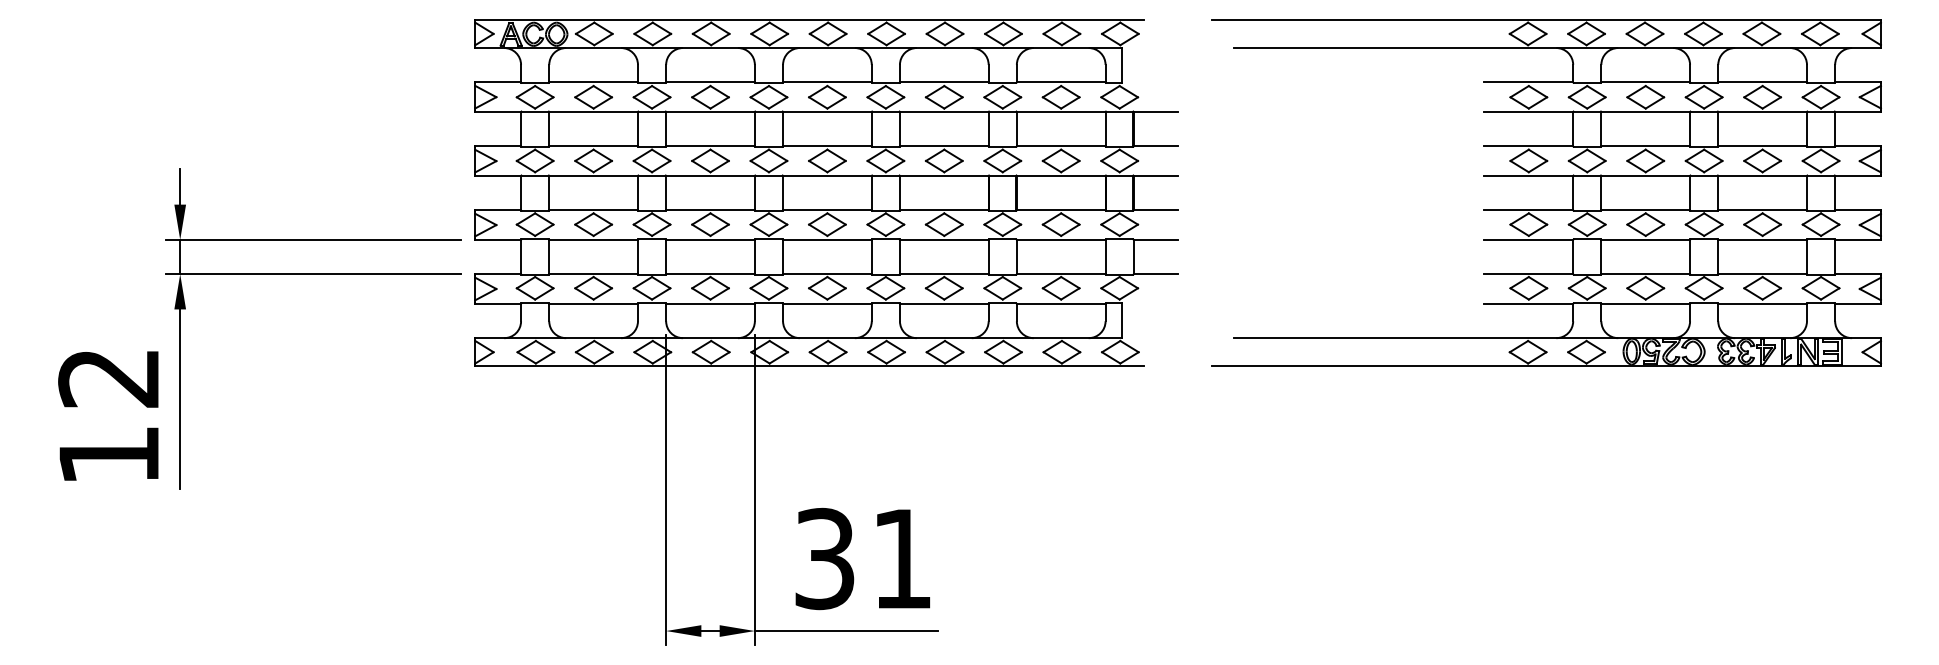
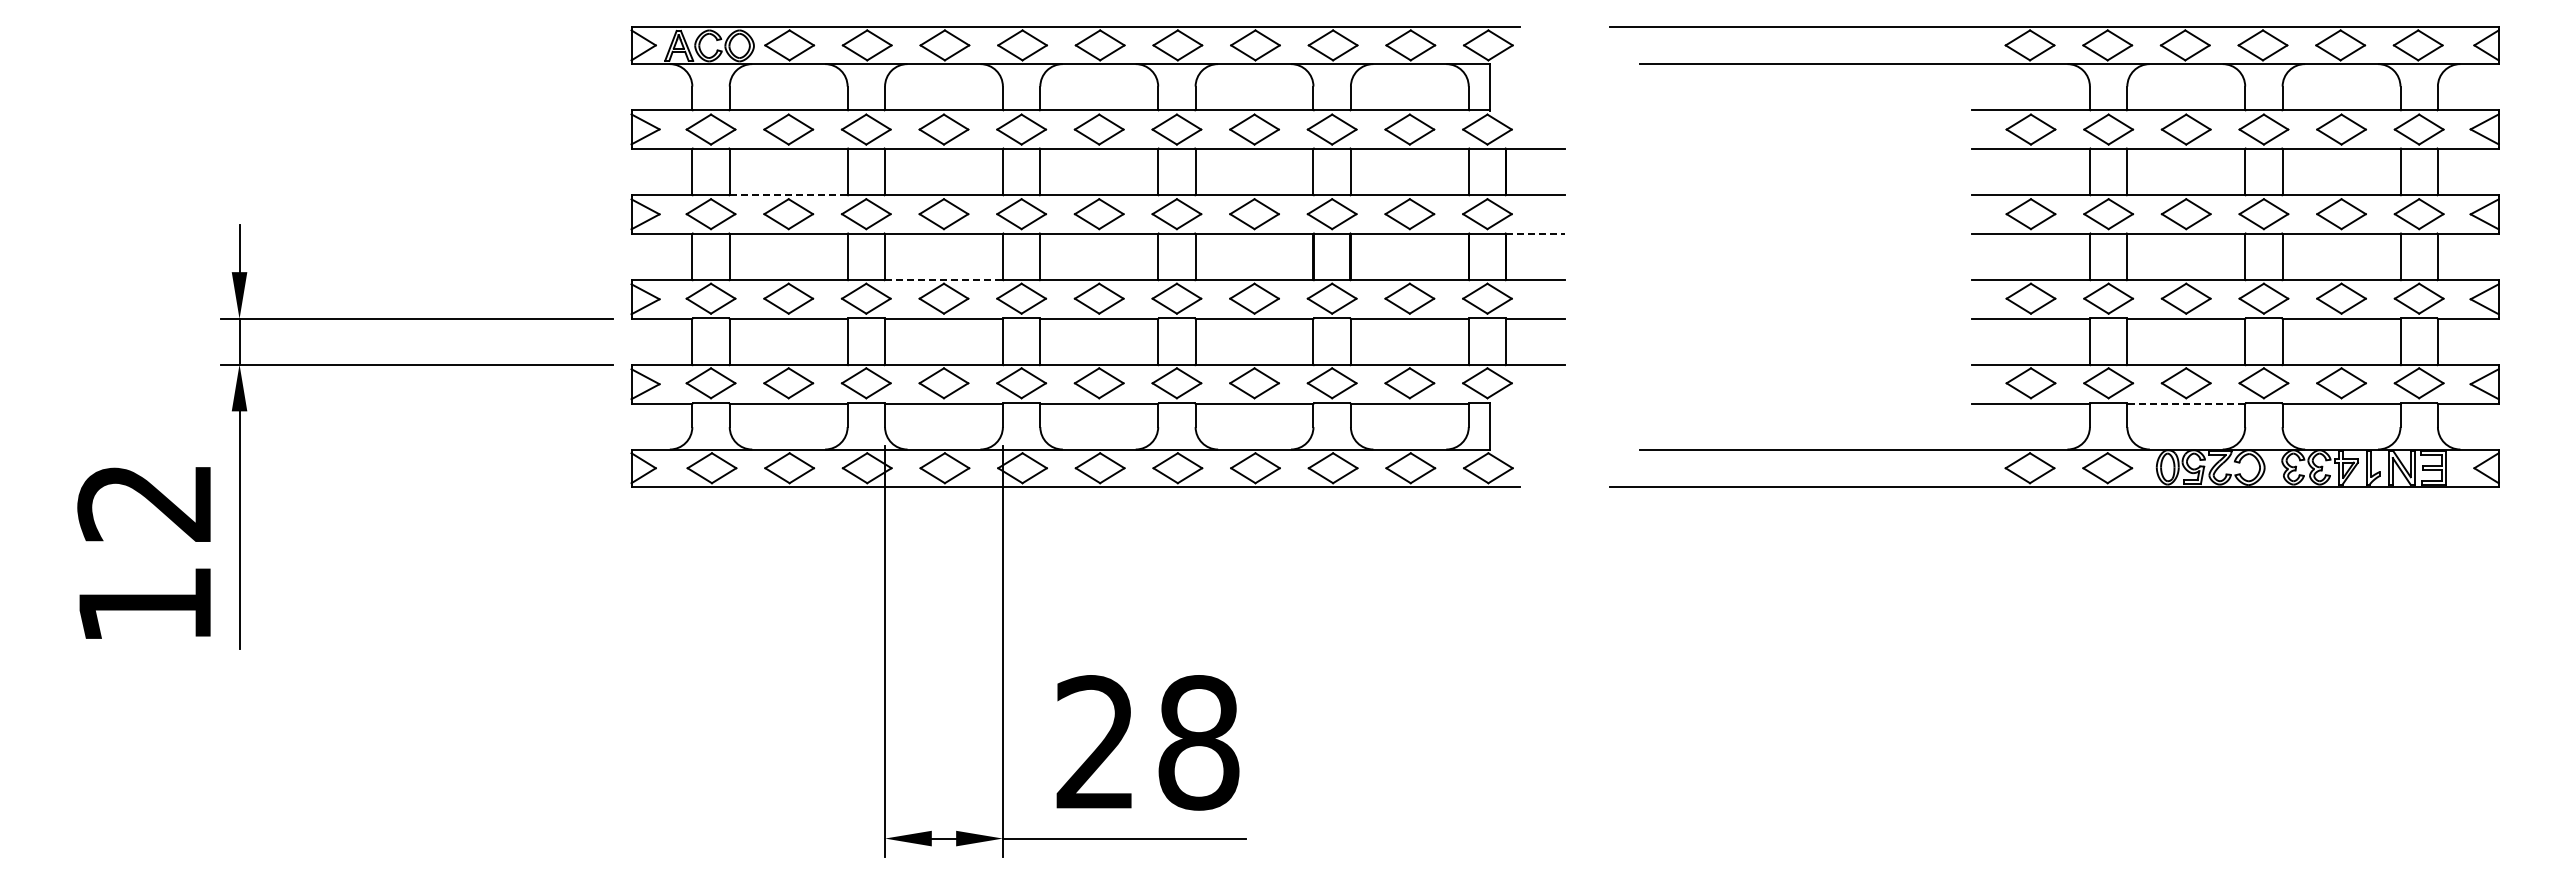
line: (593, 146) -> (788, 194), solid -> dashed
line: (1156, 176) -> (1536, 234), solid -> dashed
line: (710, 210) -> (943, 279), solid -> dashed
line: (1645, 303) -> (2186, 403), solid -> dashed
text: (863, 558) -> (1147, 742), 31 -> 28

